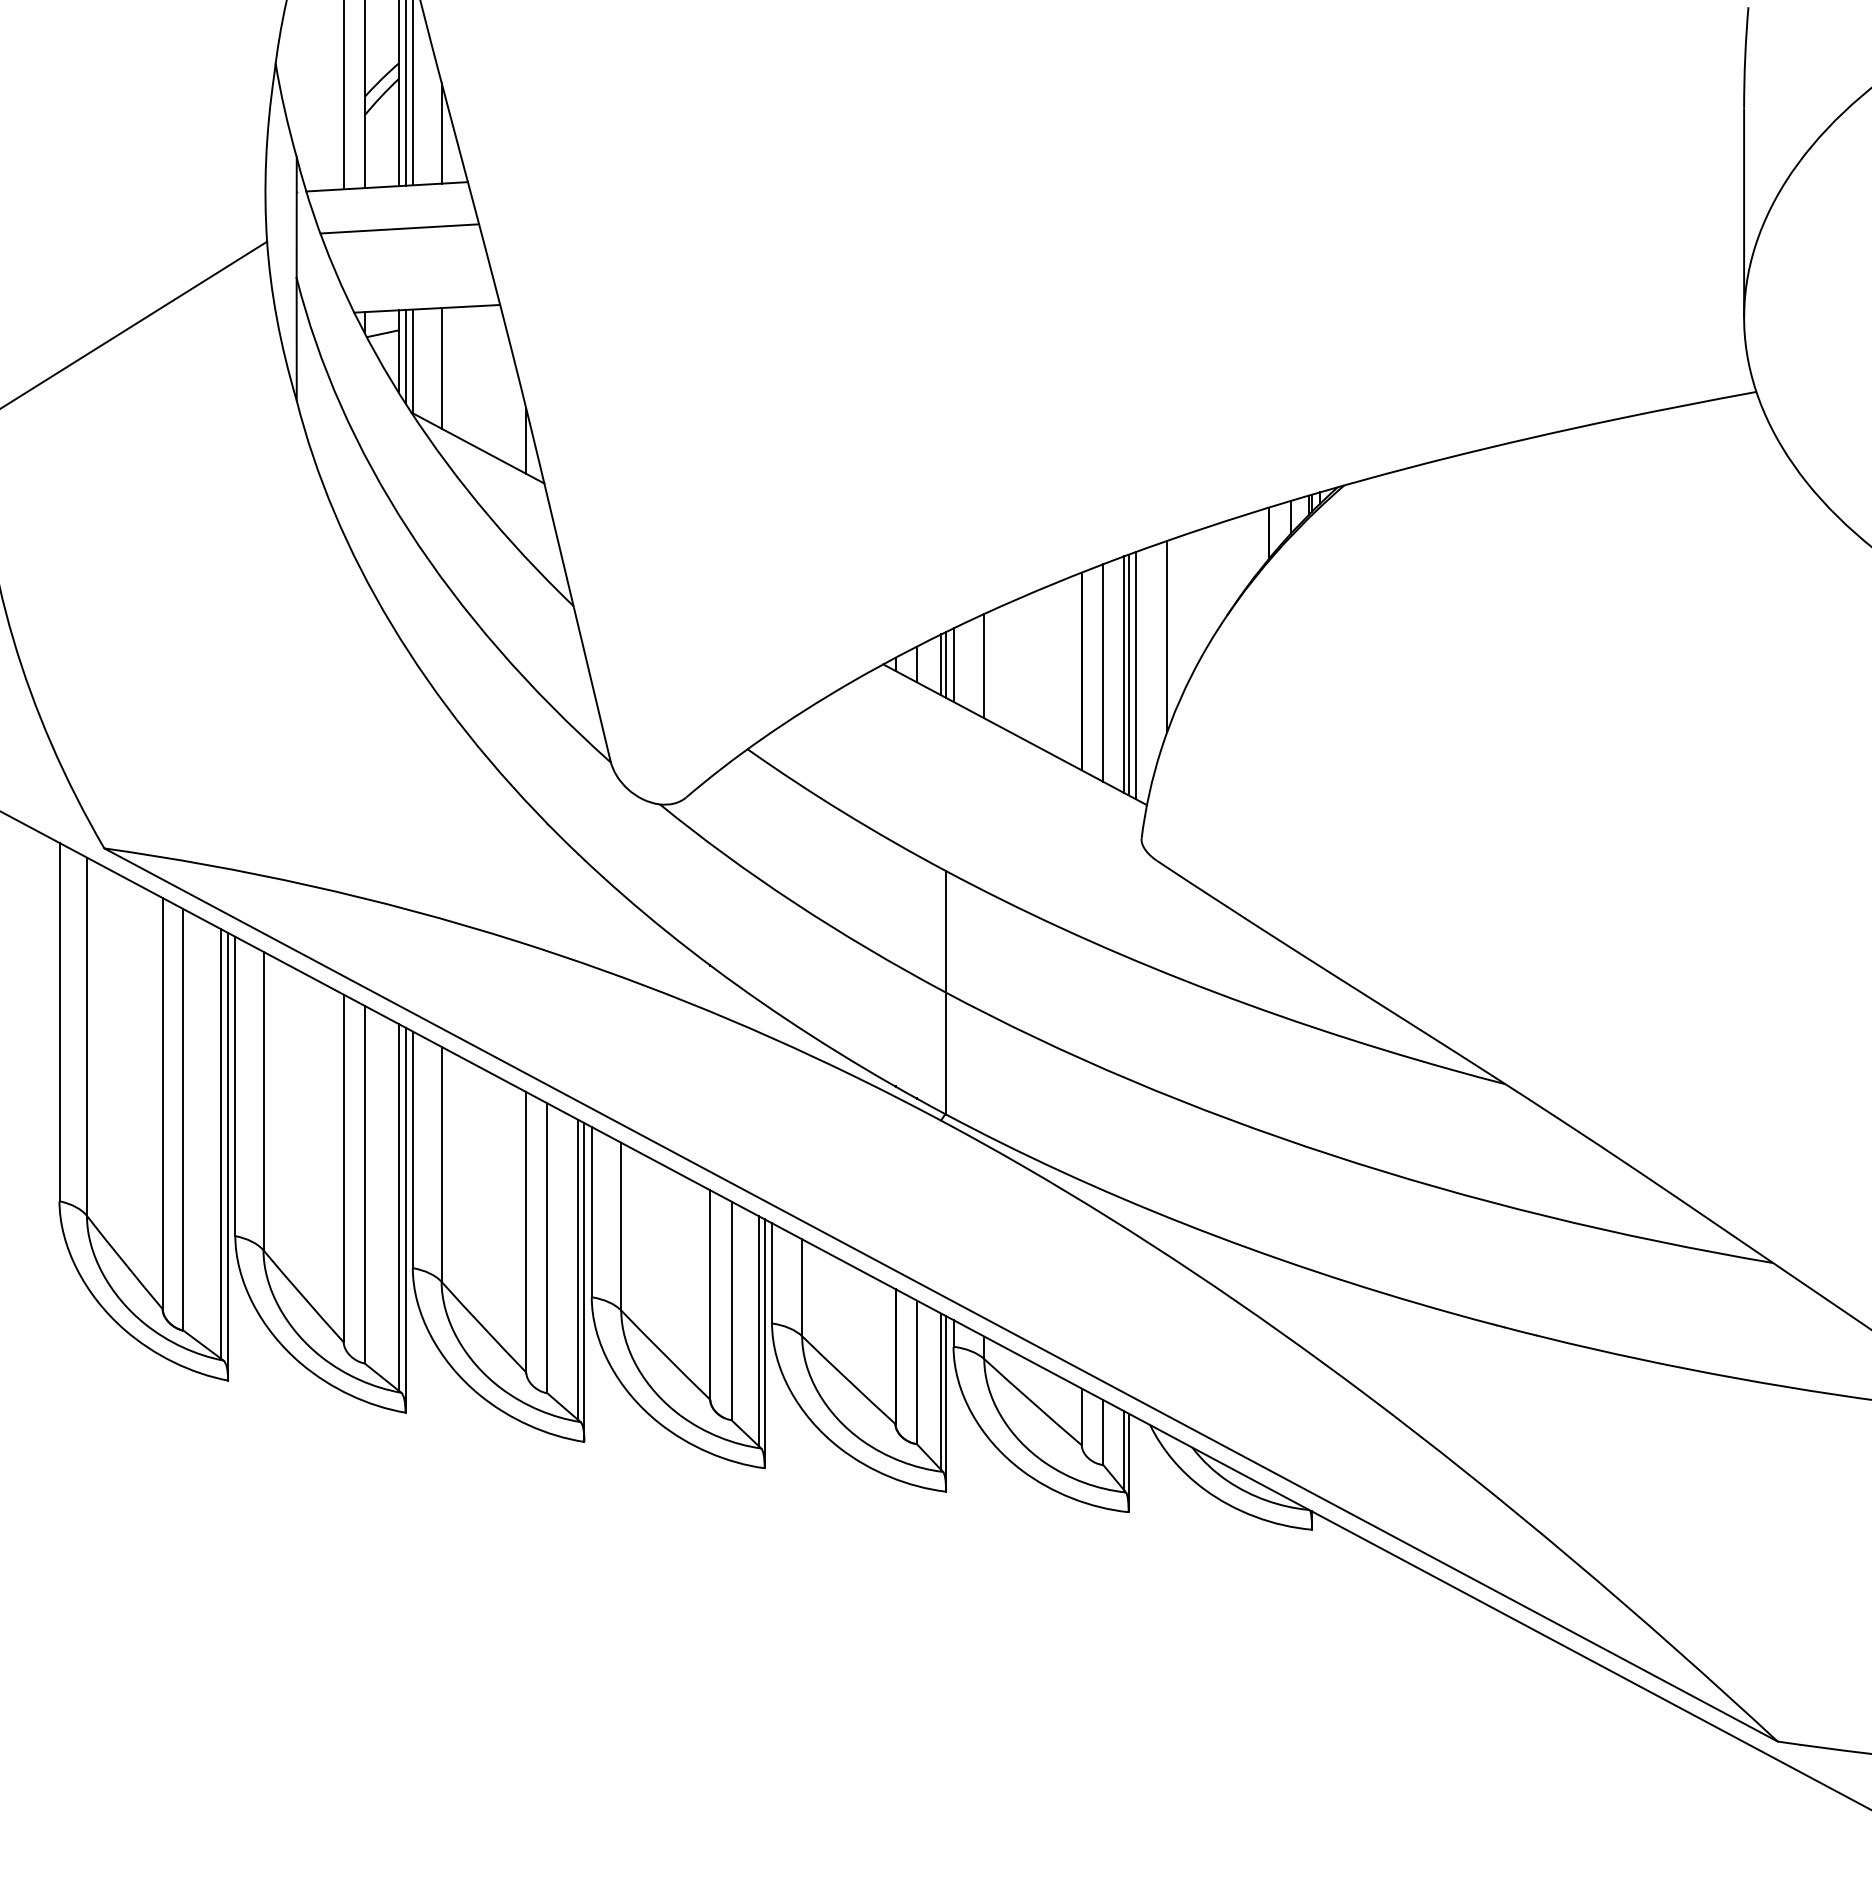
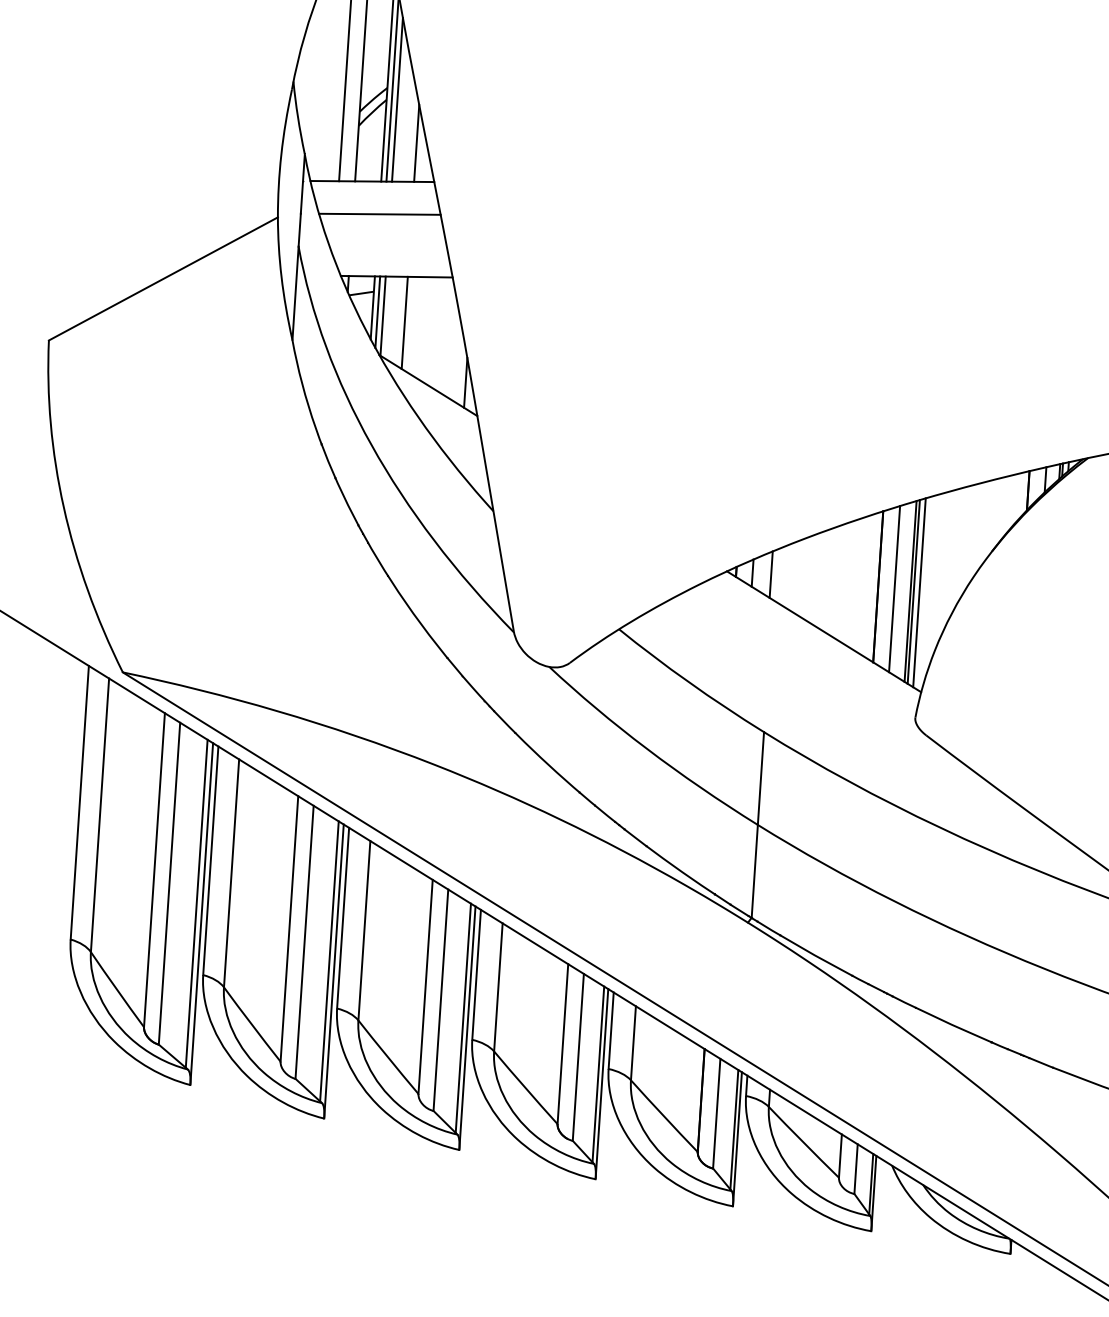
line: (1167, 635) -> (945, 563), removed
line: (946, 664) -> (775, 574), removed
line: (953, 664) -> (780, 575), removed
line: (984, 665) -> (804, 577), removed

